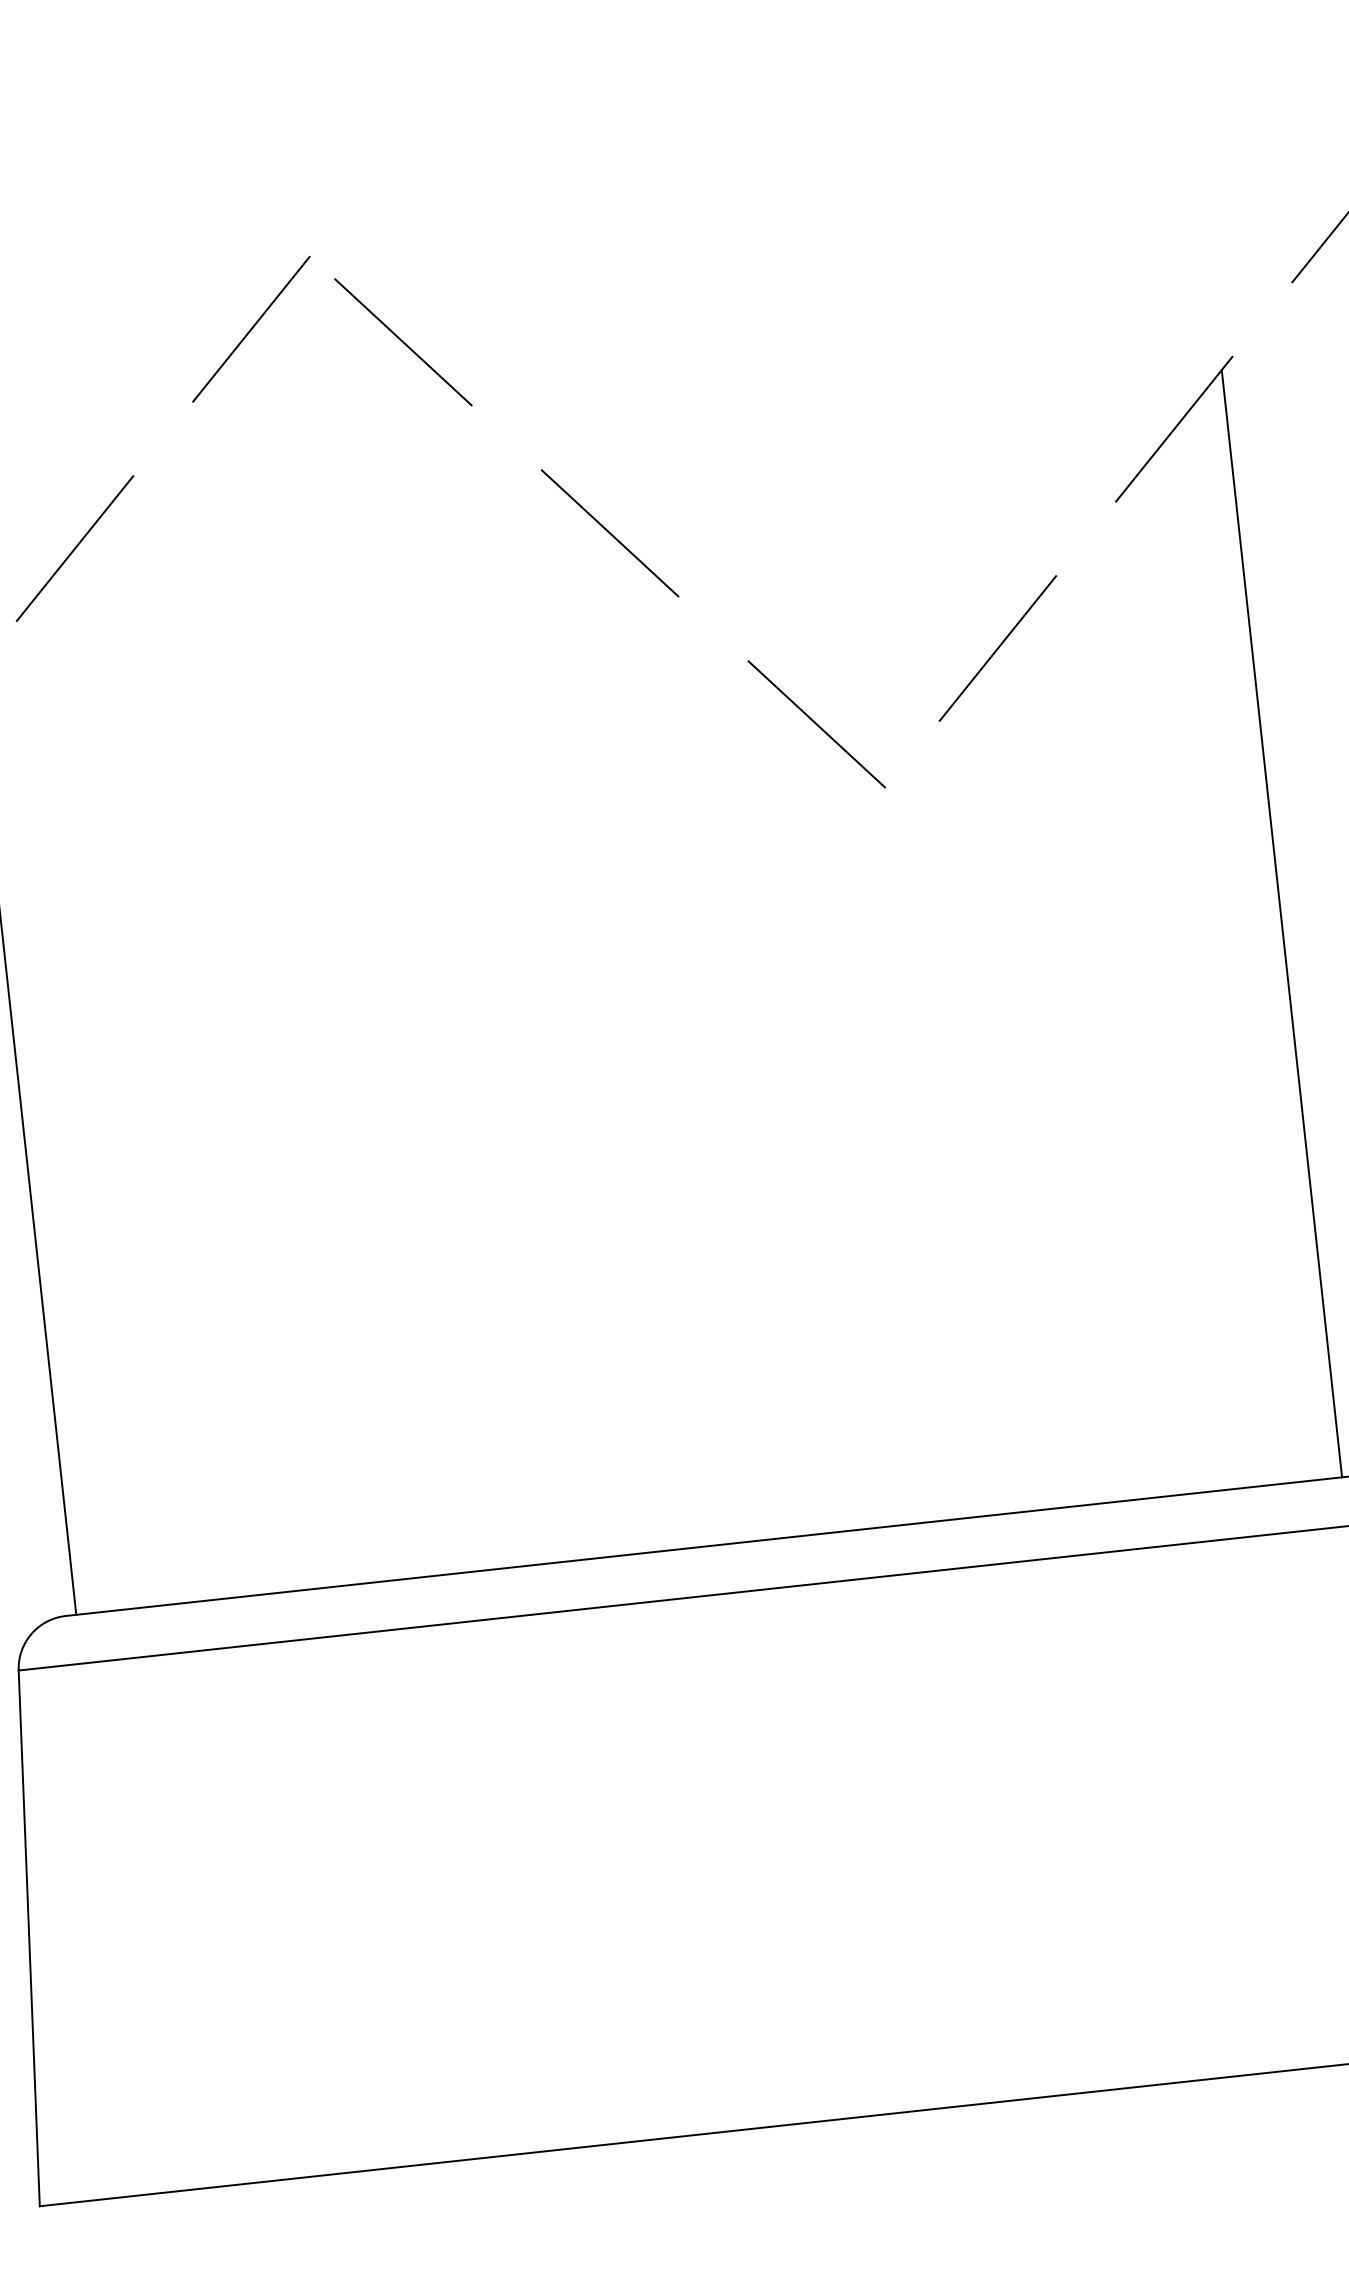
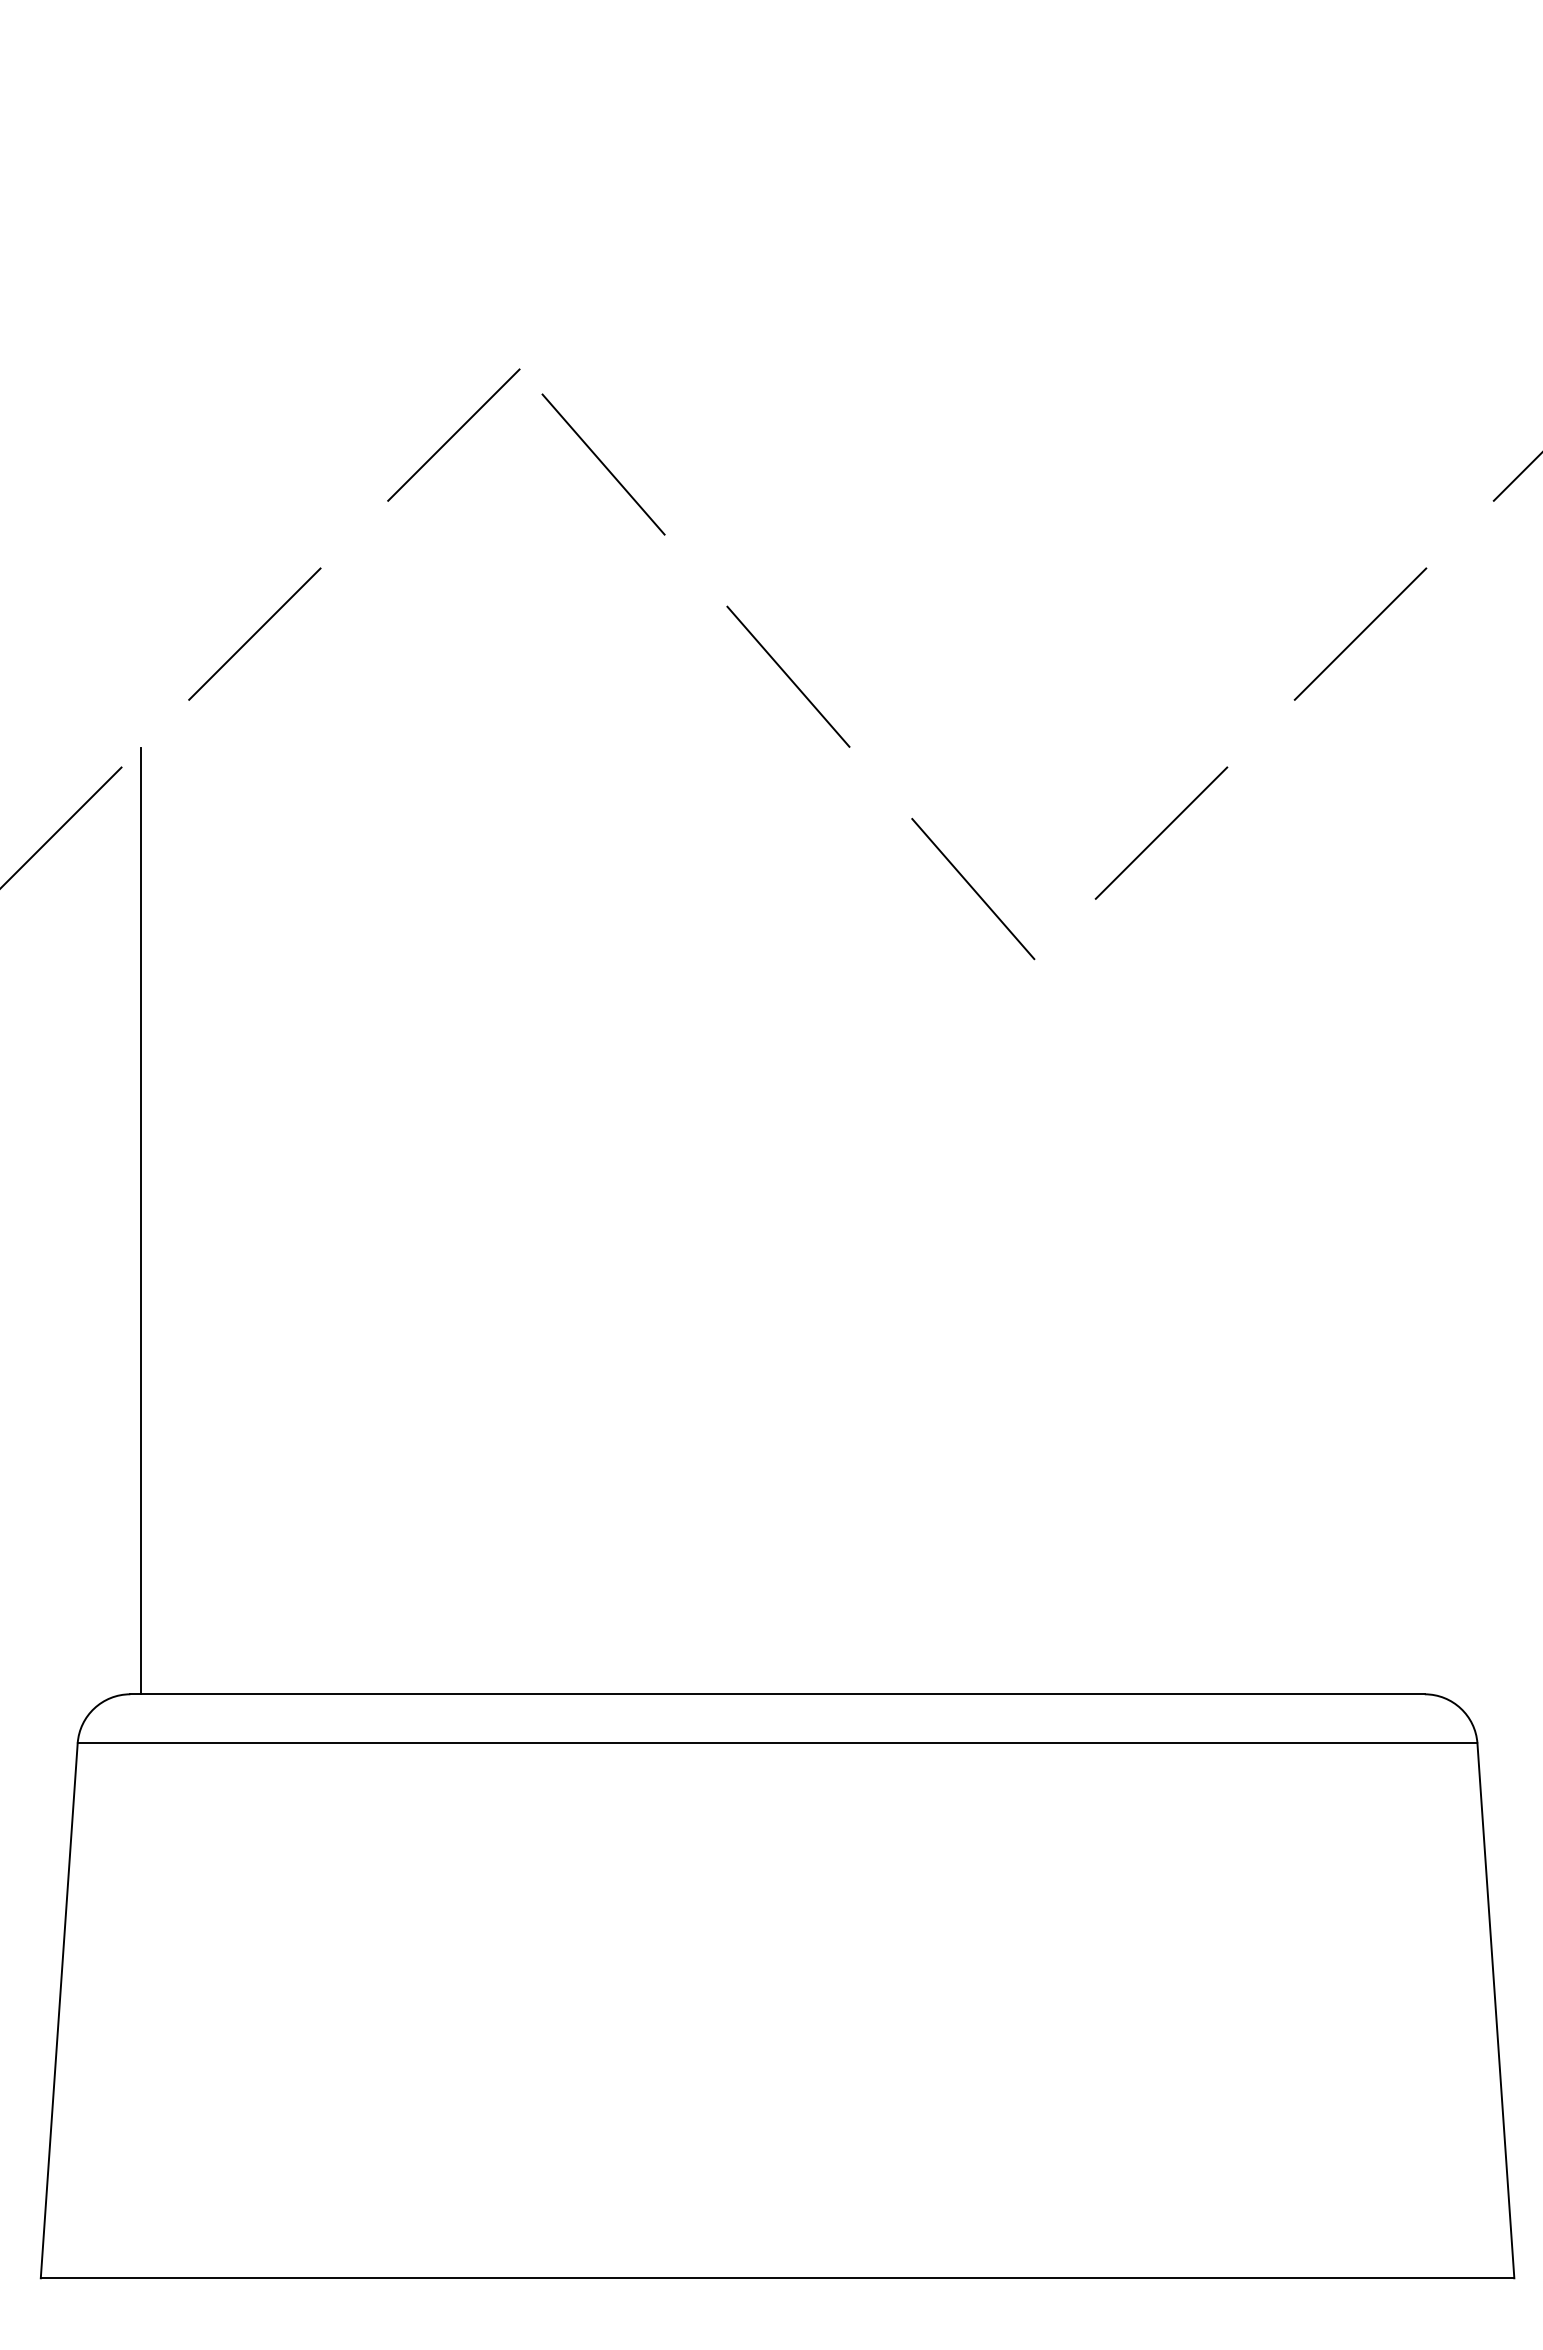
line: (1282, 923) -> (1414, 1137), removed

